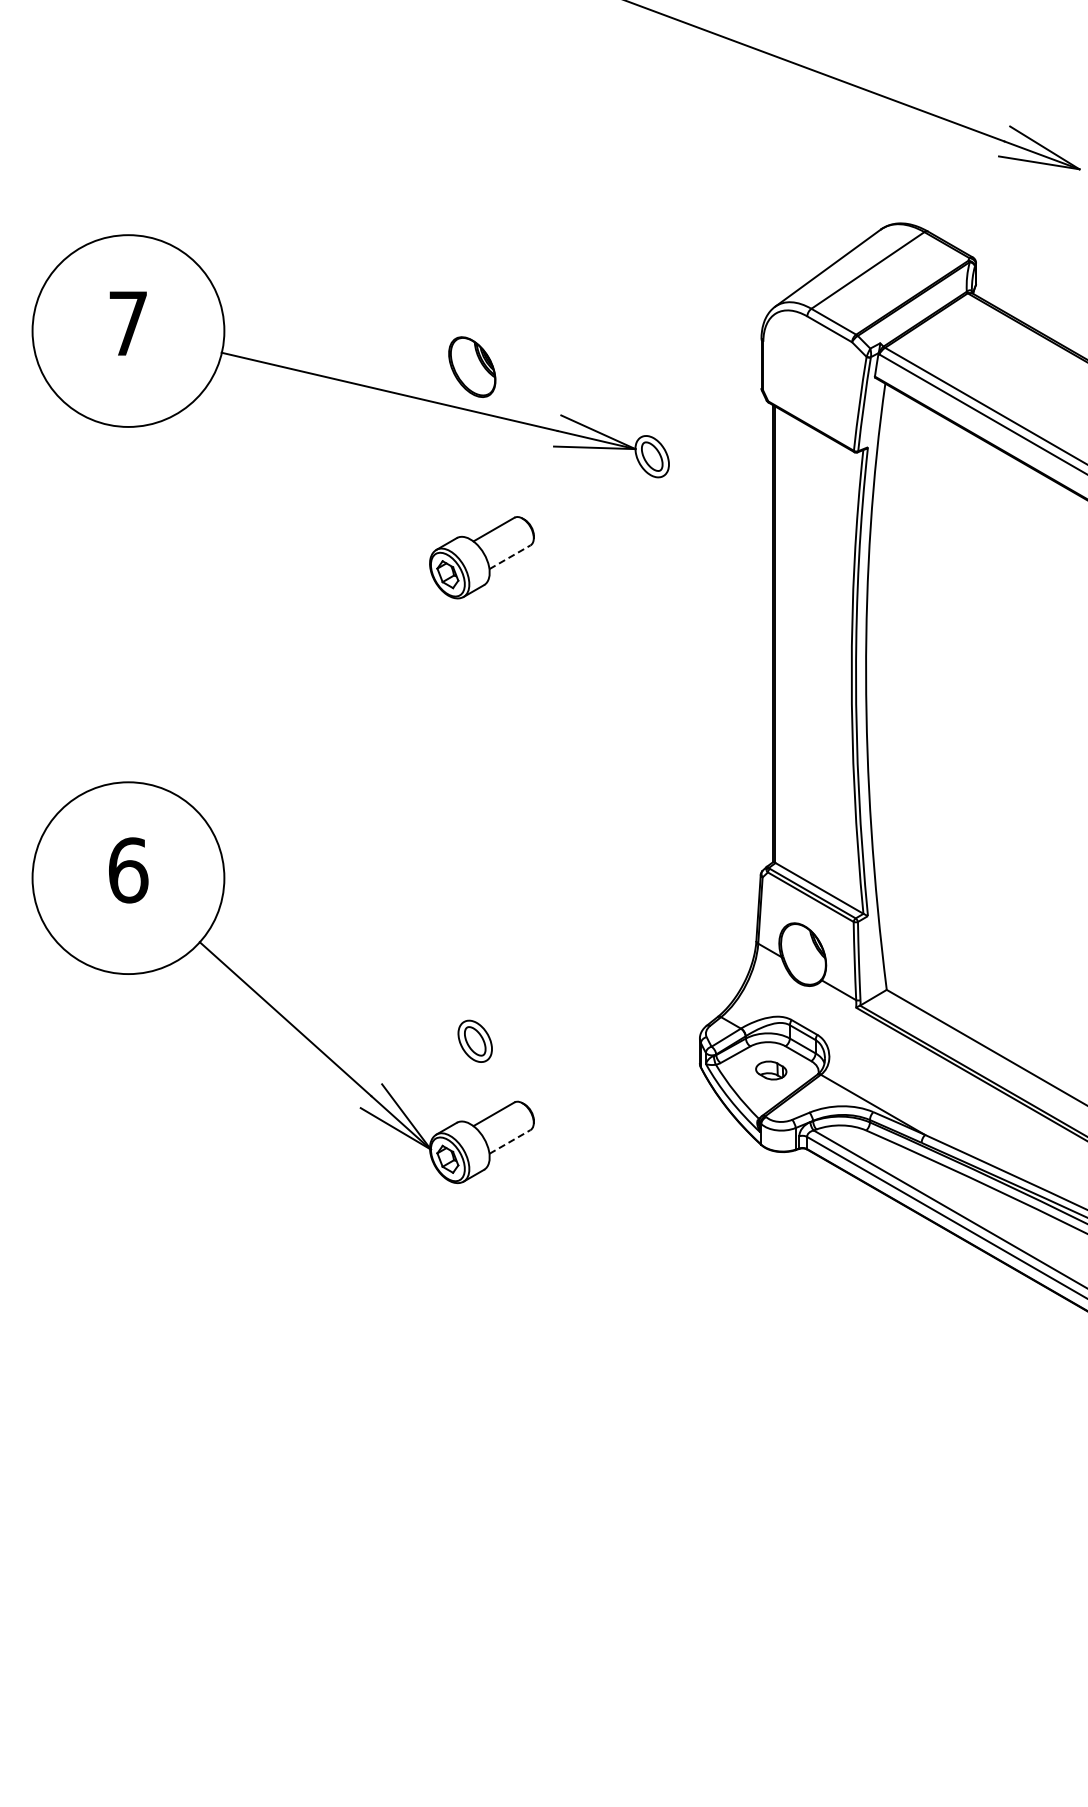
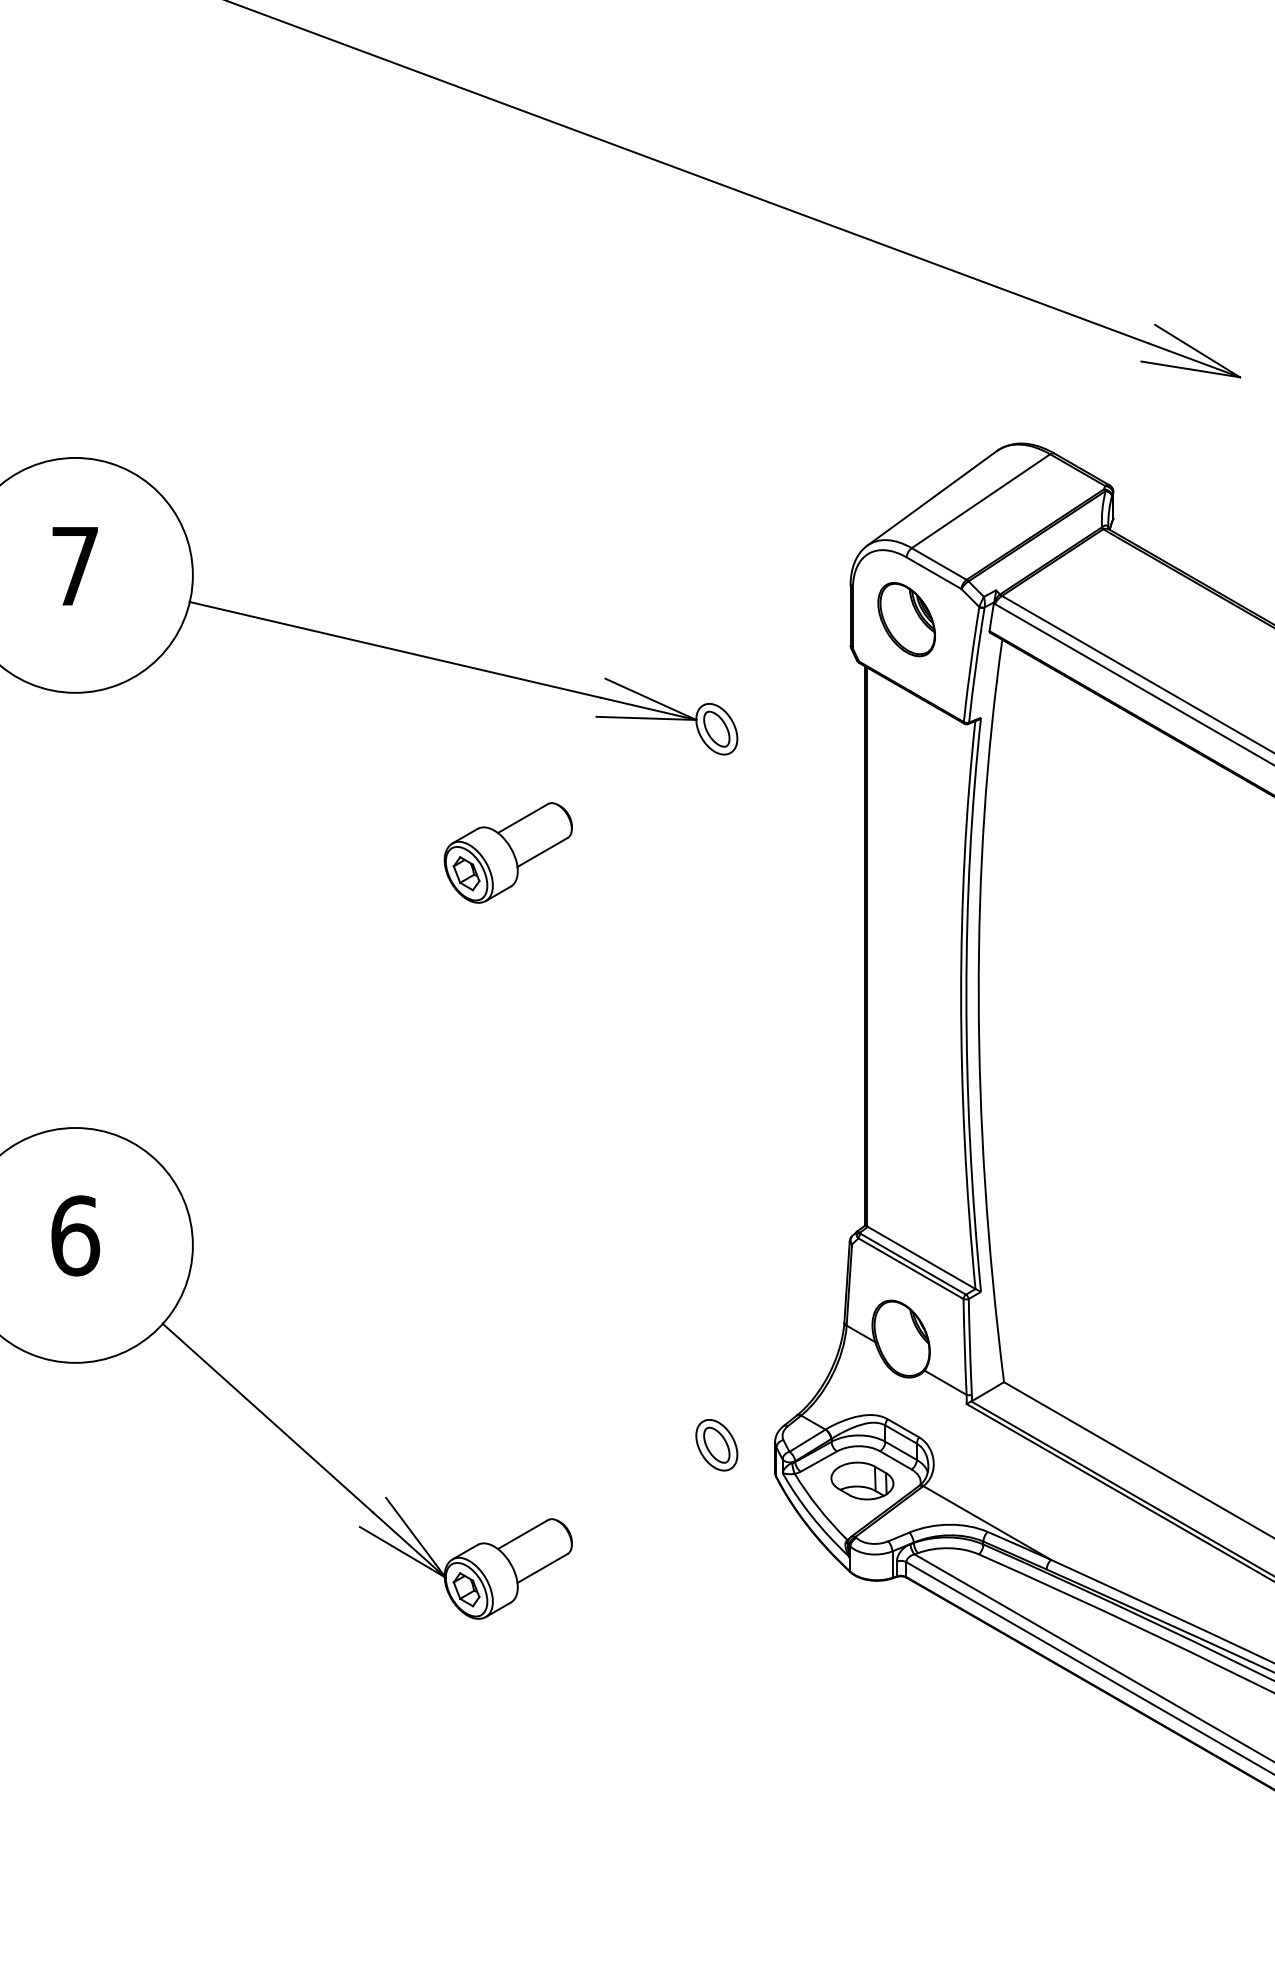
part: (472, 366) -> (906, 618), moved
line: (510, 557) -> (543, 852), dashed -> solid
part: (474, 1040) -> (715, 1444), moved
part: (771, 1070) -> (862, 1480), size x1.67
line: (510, 1141) -> (543, 1567), dashed -> solid

